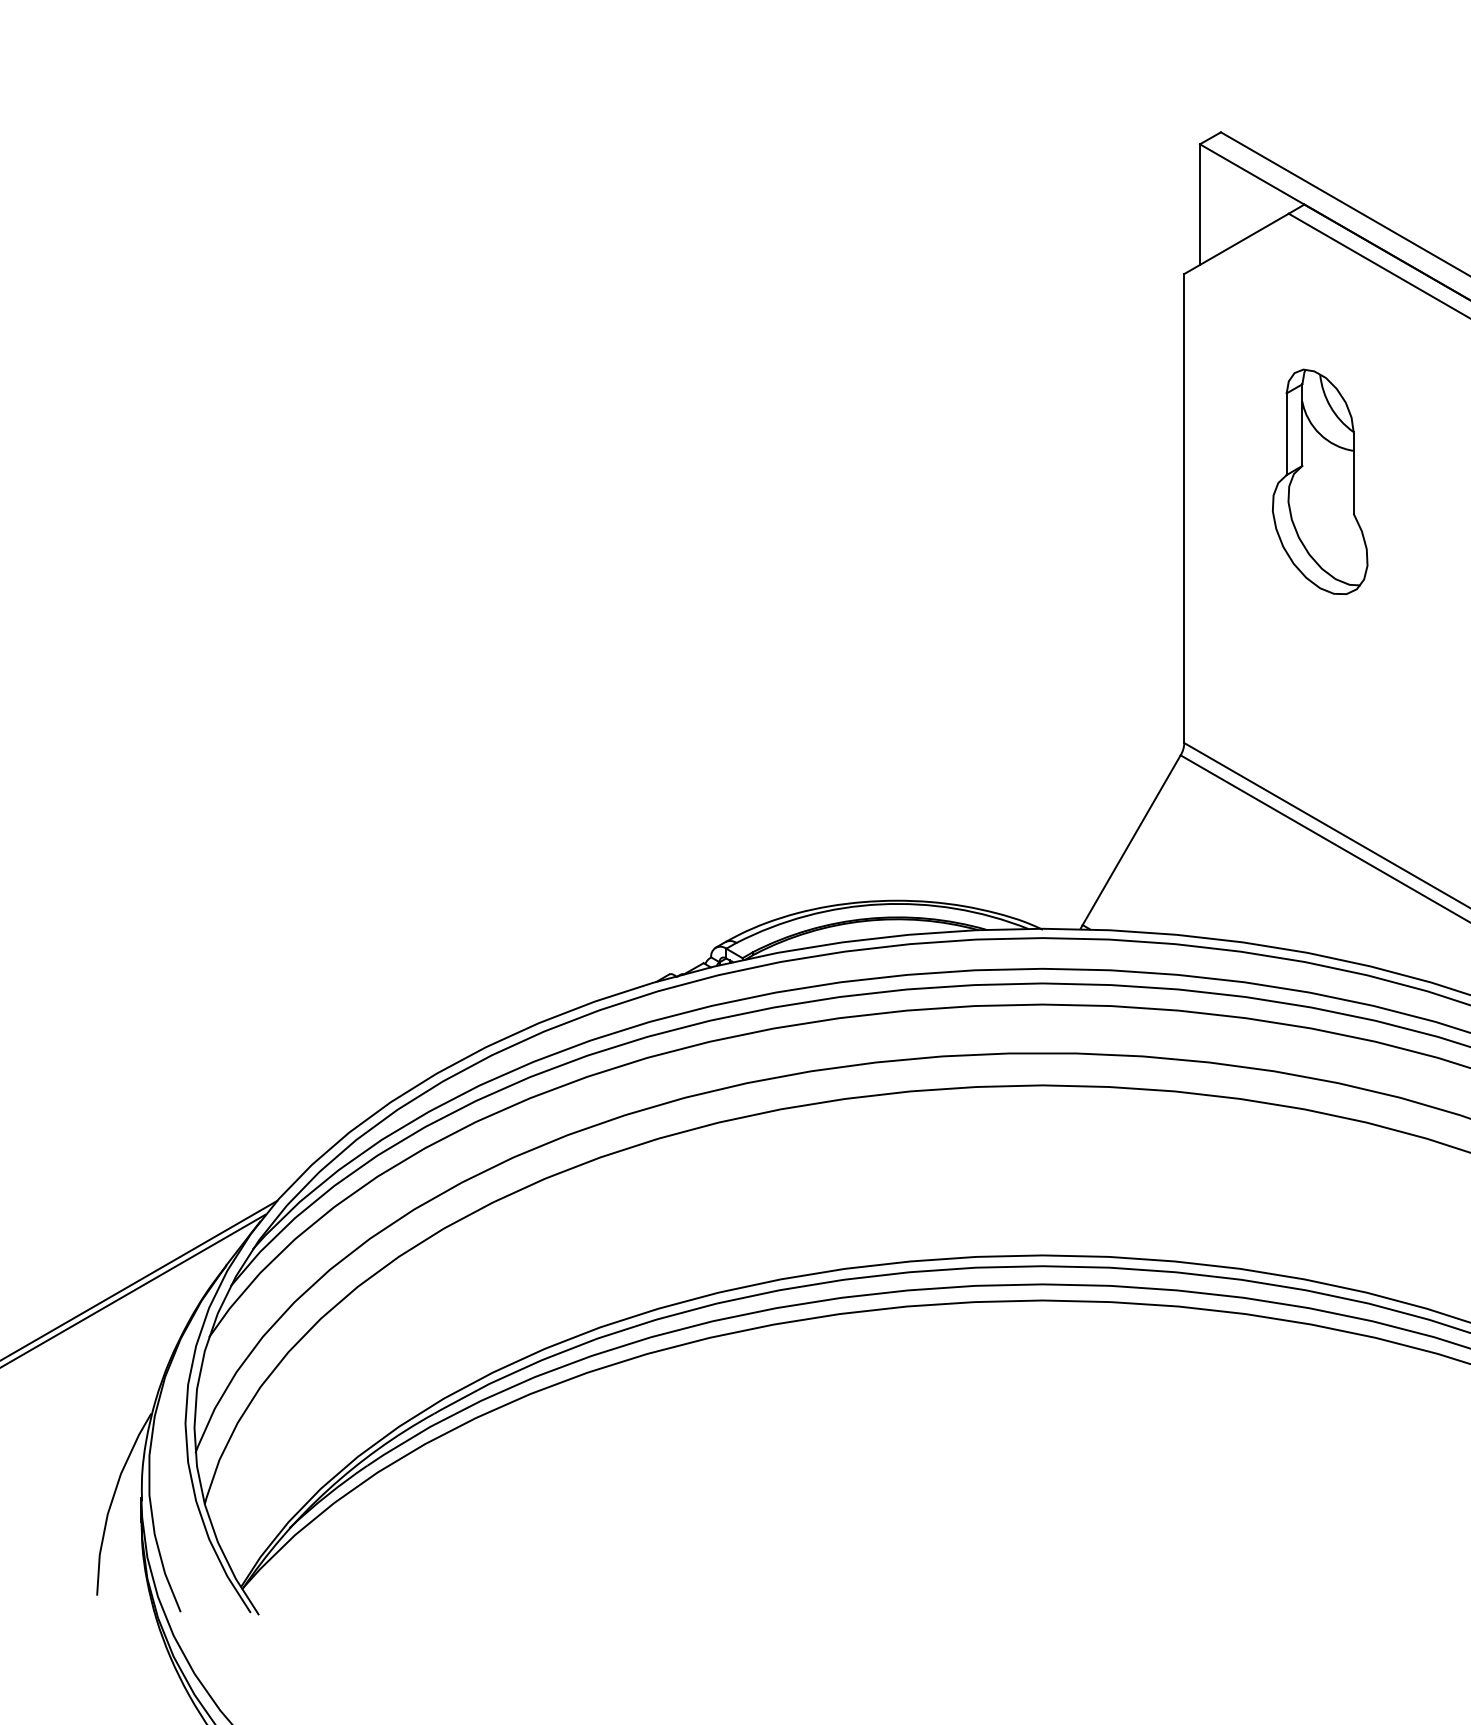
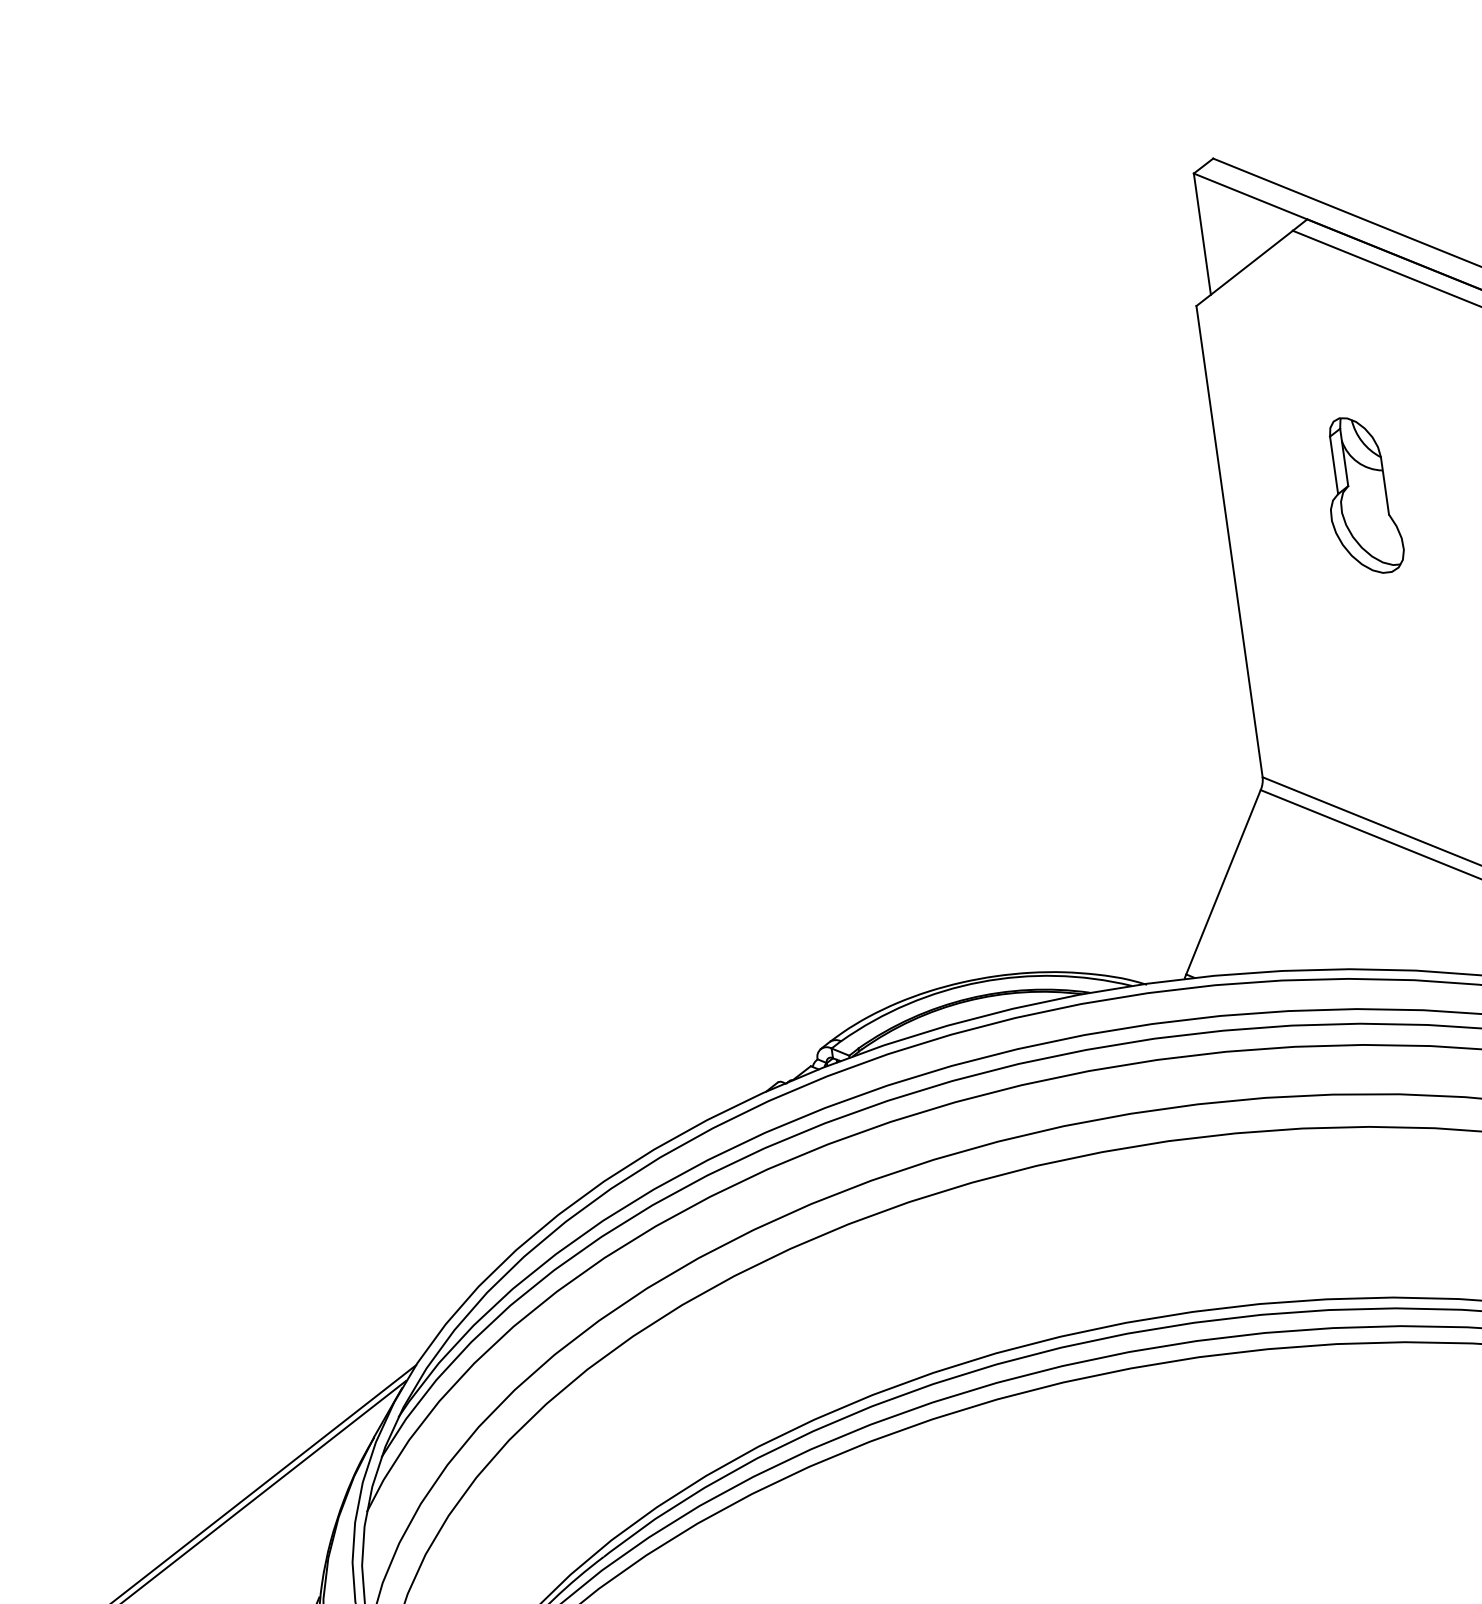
part: (1320, 481) -> (1362, 495), size x0.7

